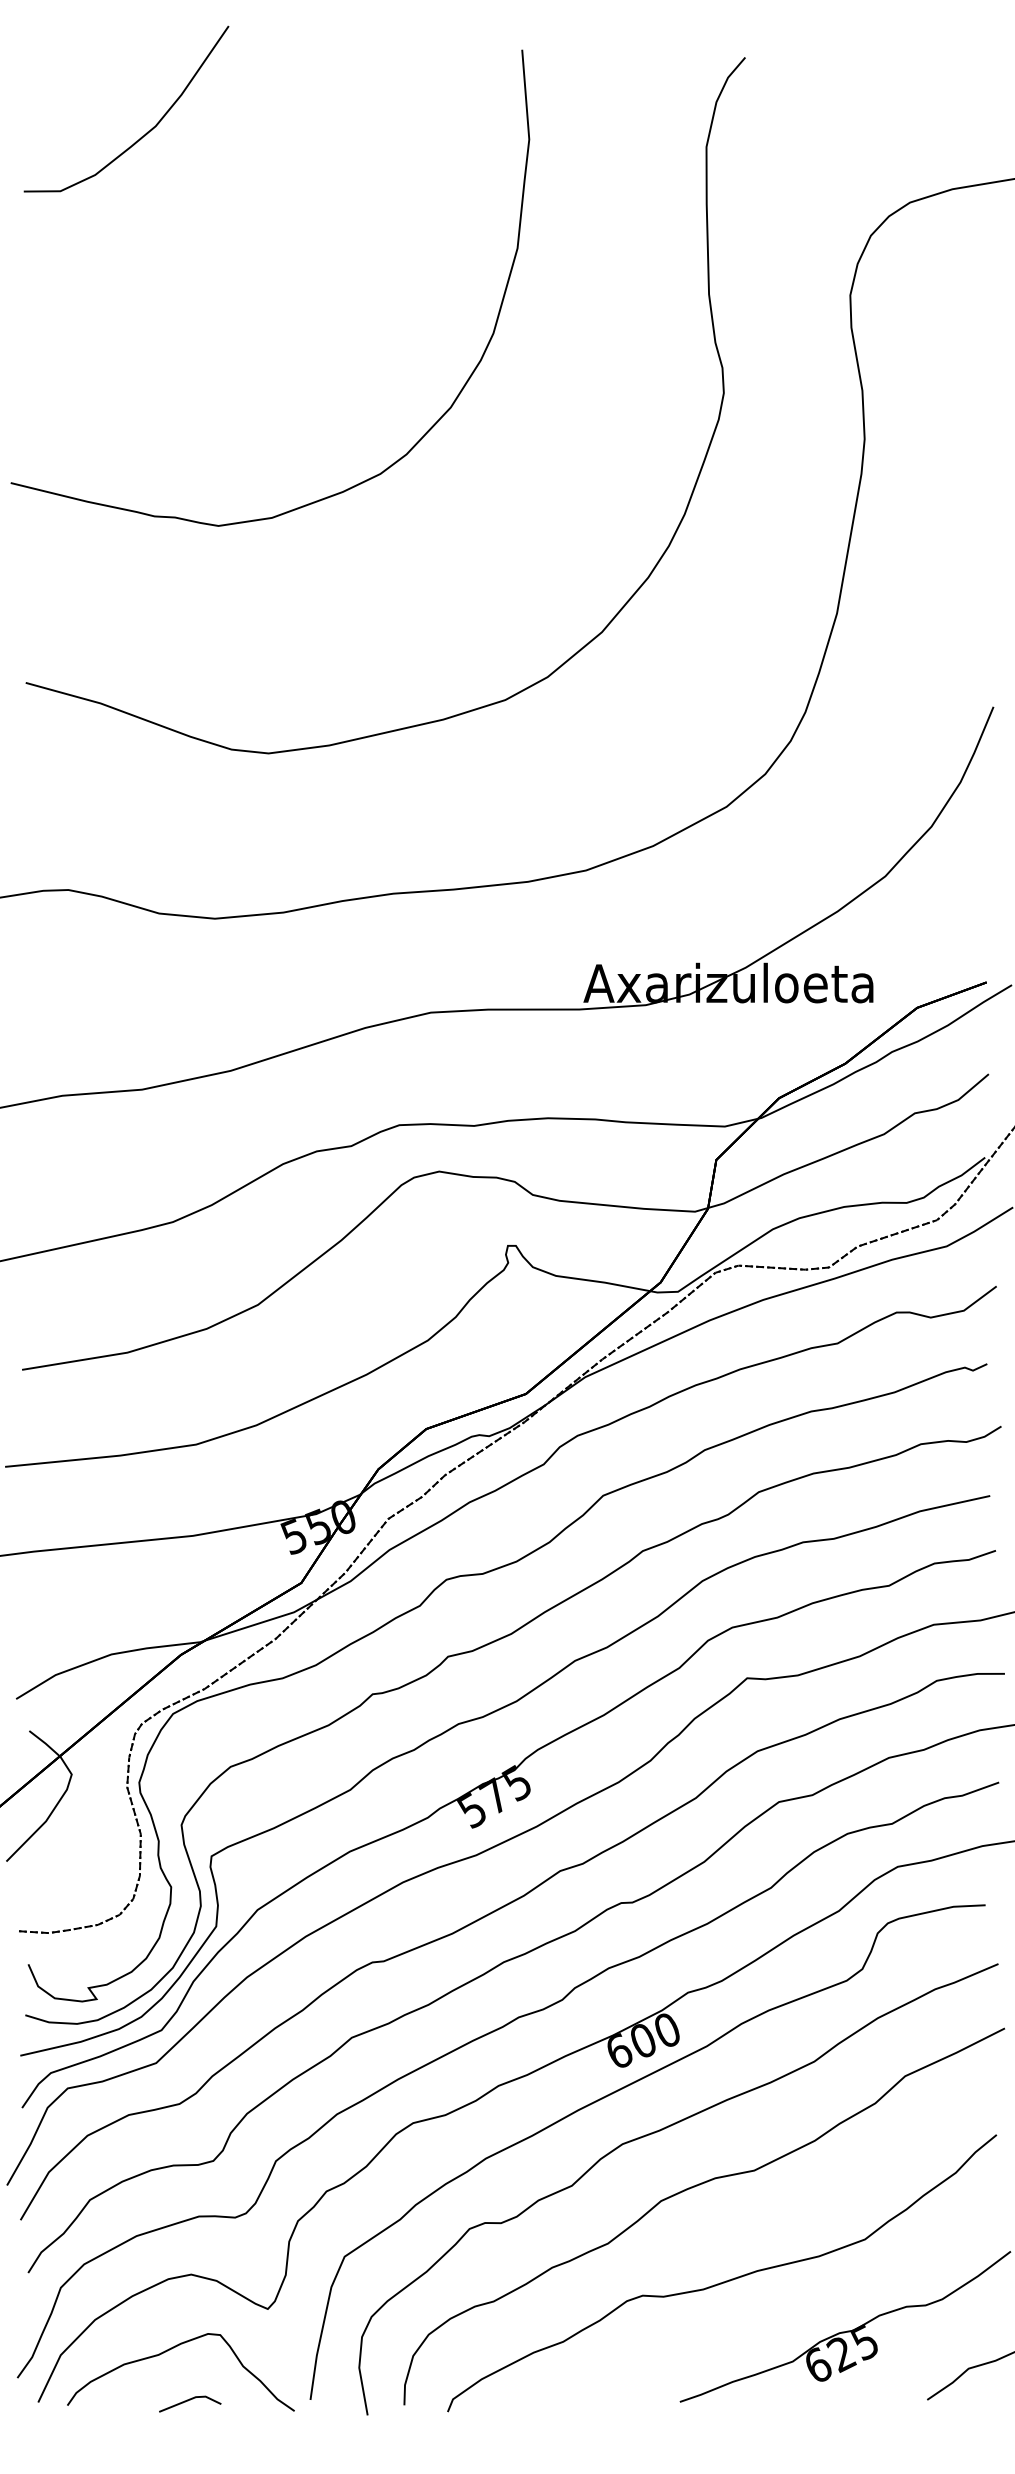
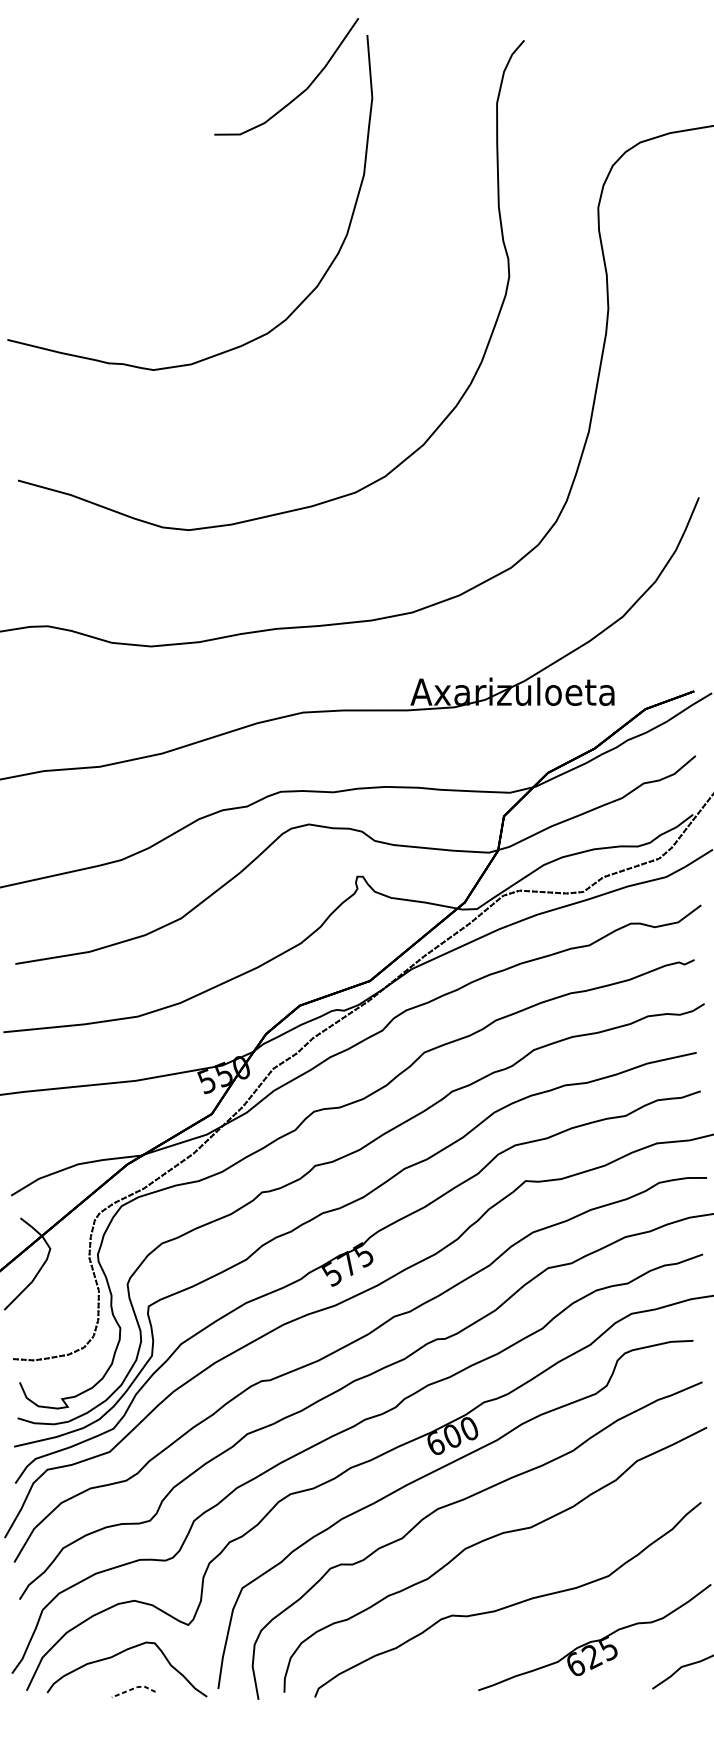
curve: (147, 131) -> (301, 92), moved
line: (191, 2399) -> (134, 1688), solid -> dashed

